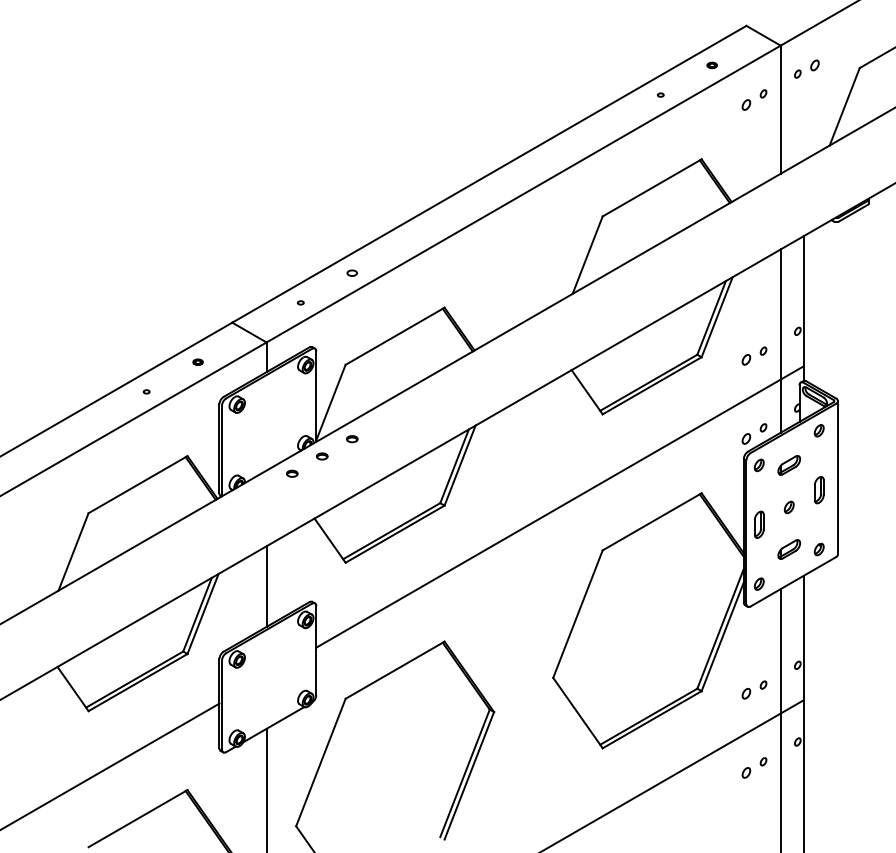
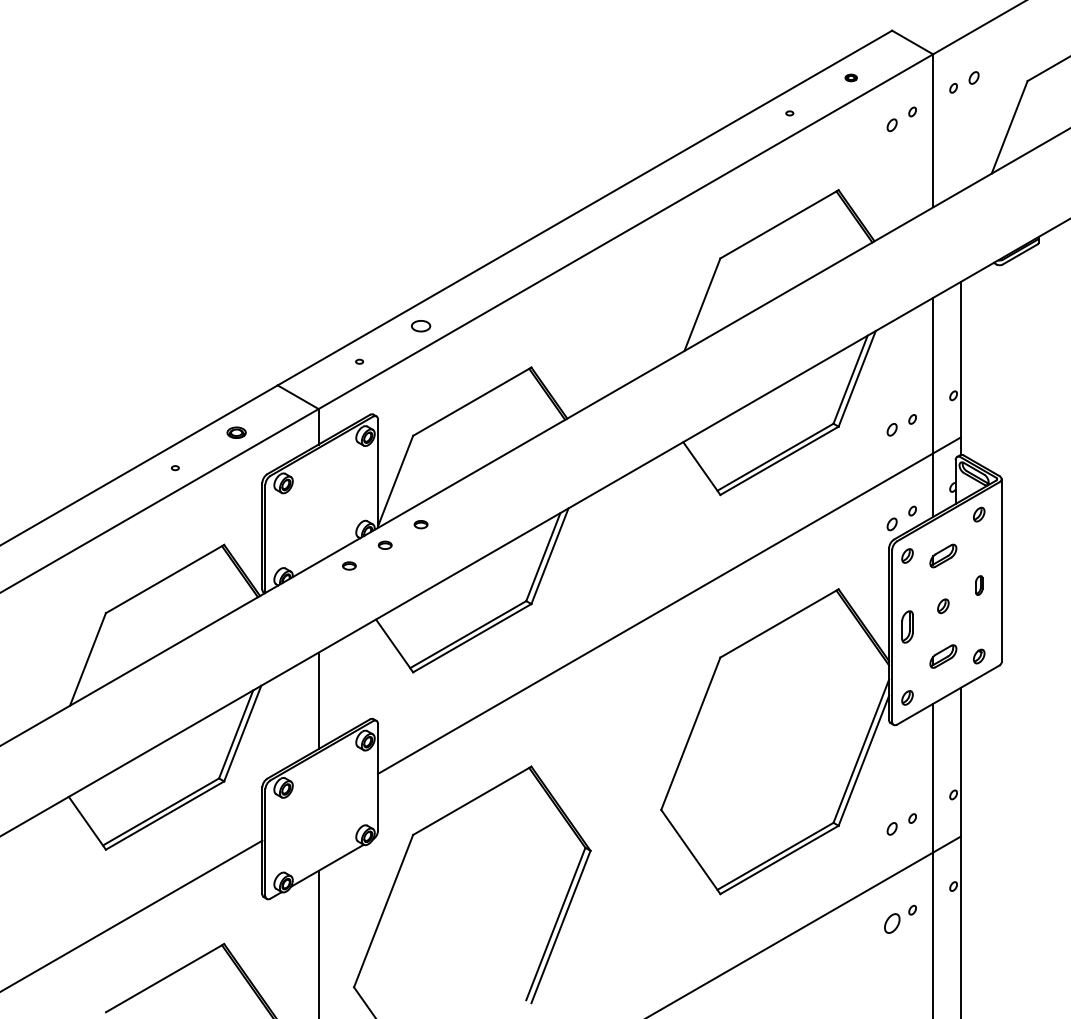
part: (351, 273) -> (420, 326), size x1.6
part: (197, 362) -> (236, 432), size x1.6
part: (819, 490) -> (979, 585), size x0.6
part: (745, 772) -> (891, 923), size x1.6

